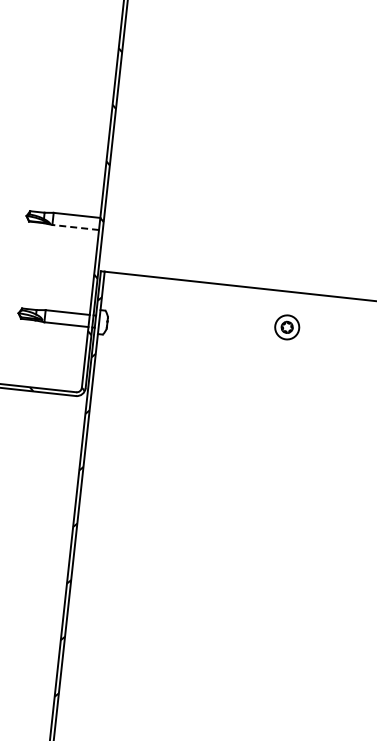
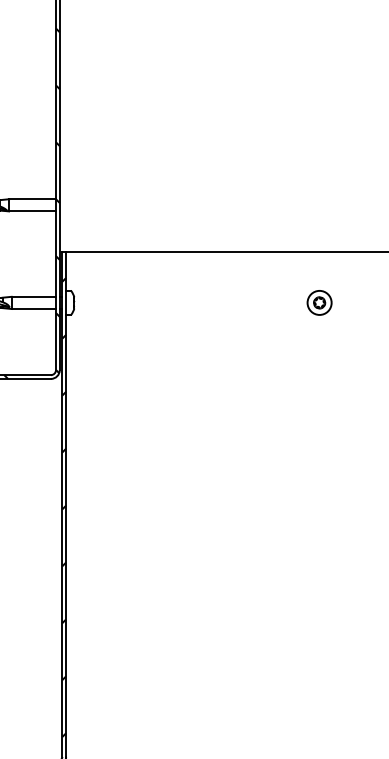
line: (75, 227) -> (32, 211), dashed -> solid
part: (287, 327) -> (319, 302), moved

